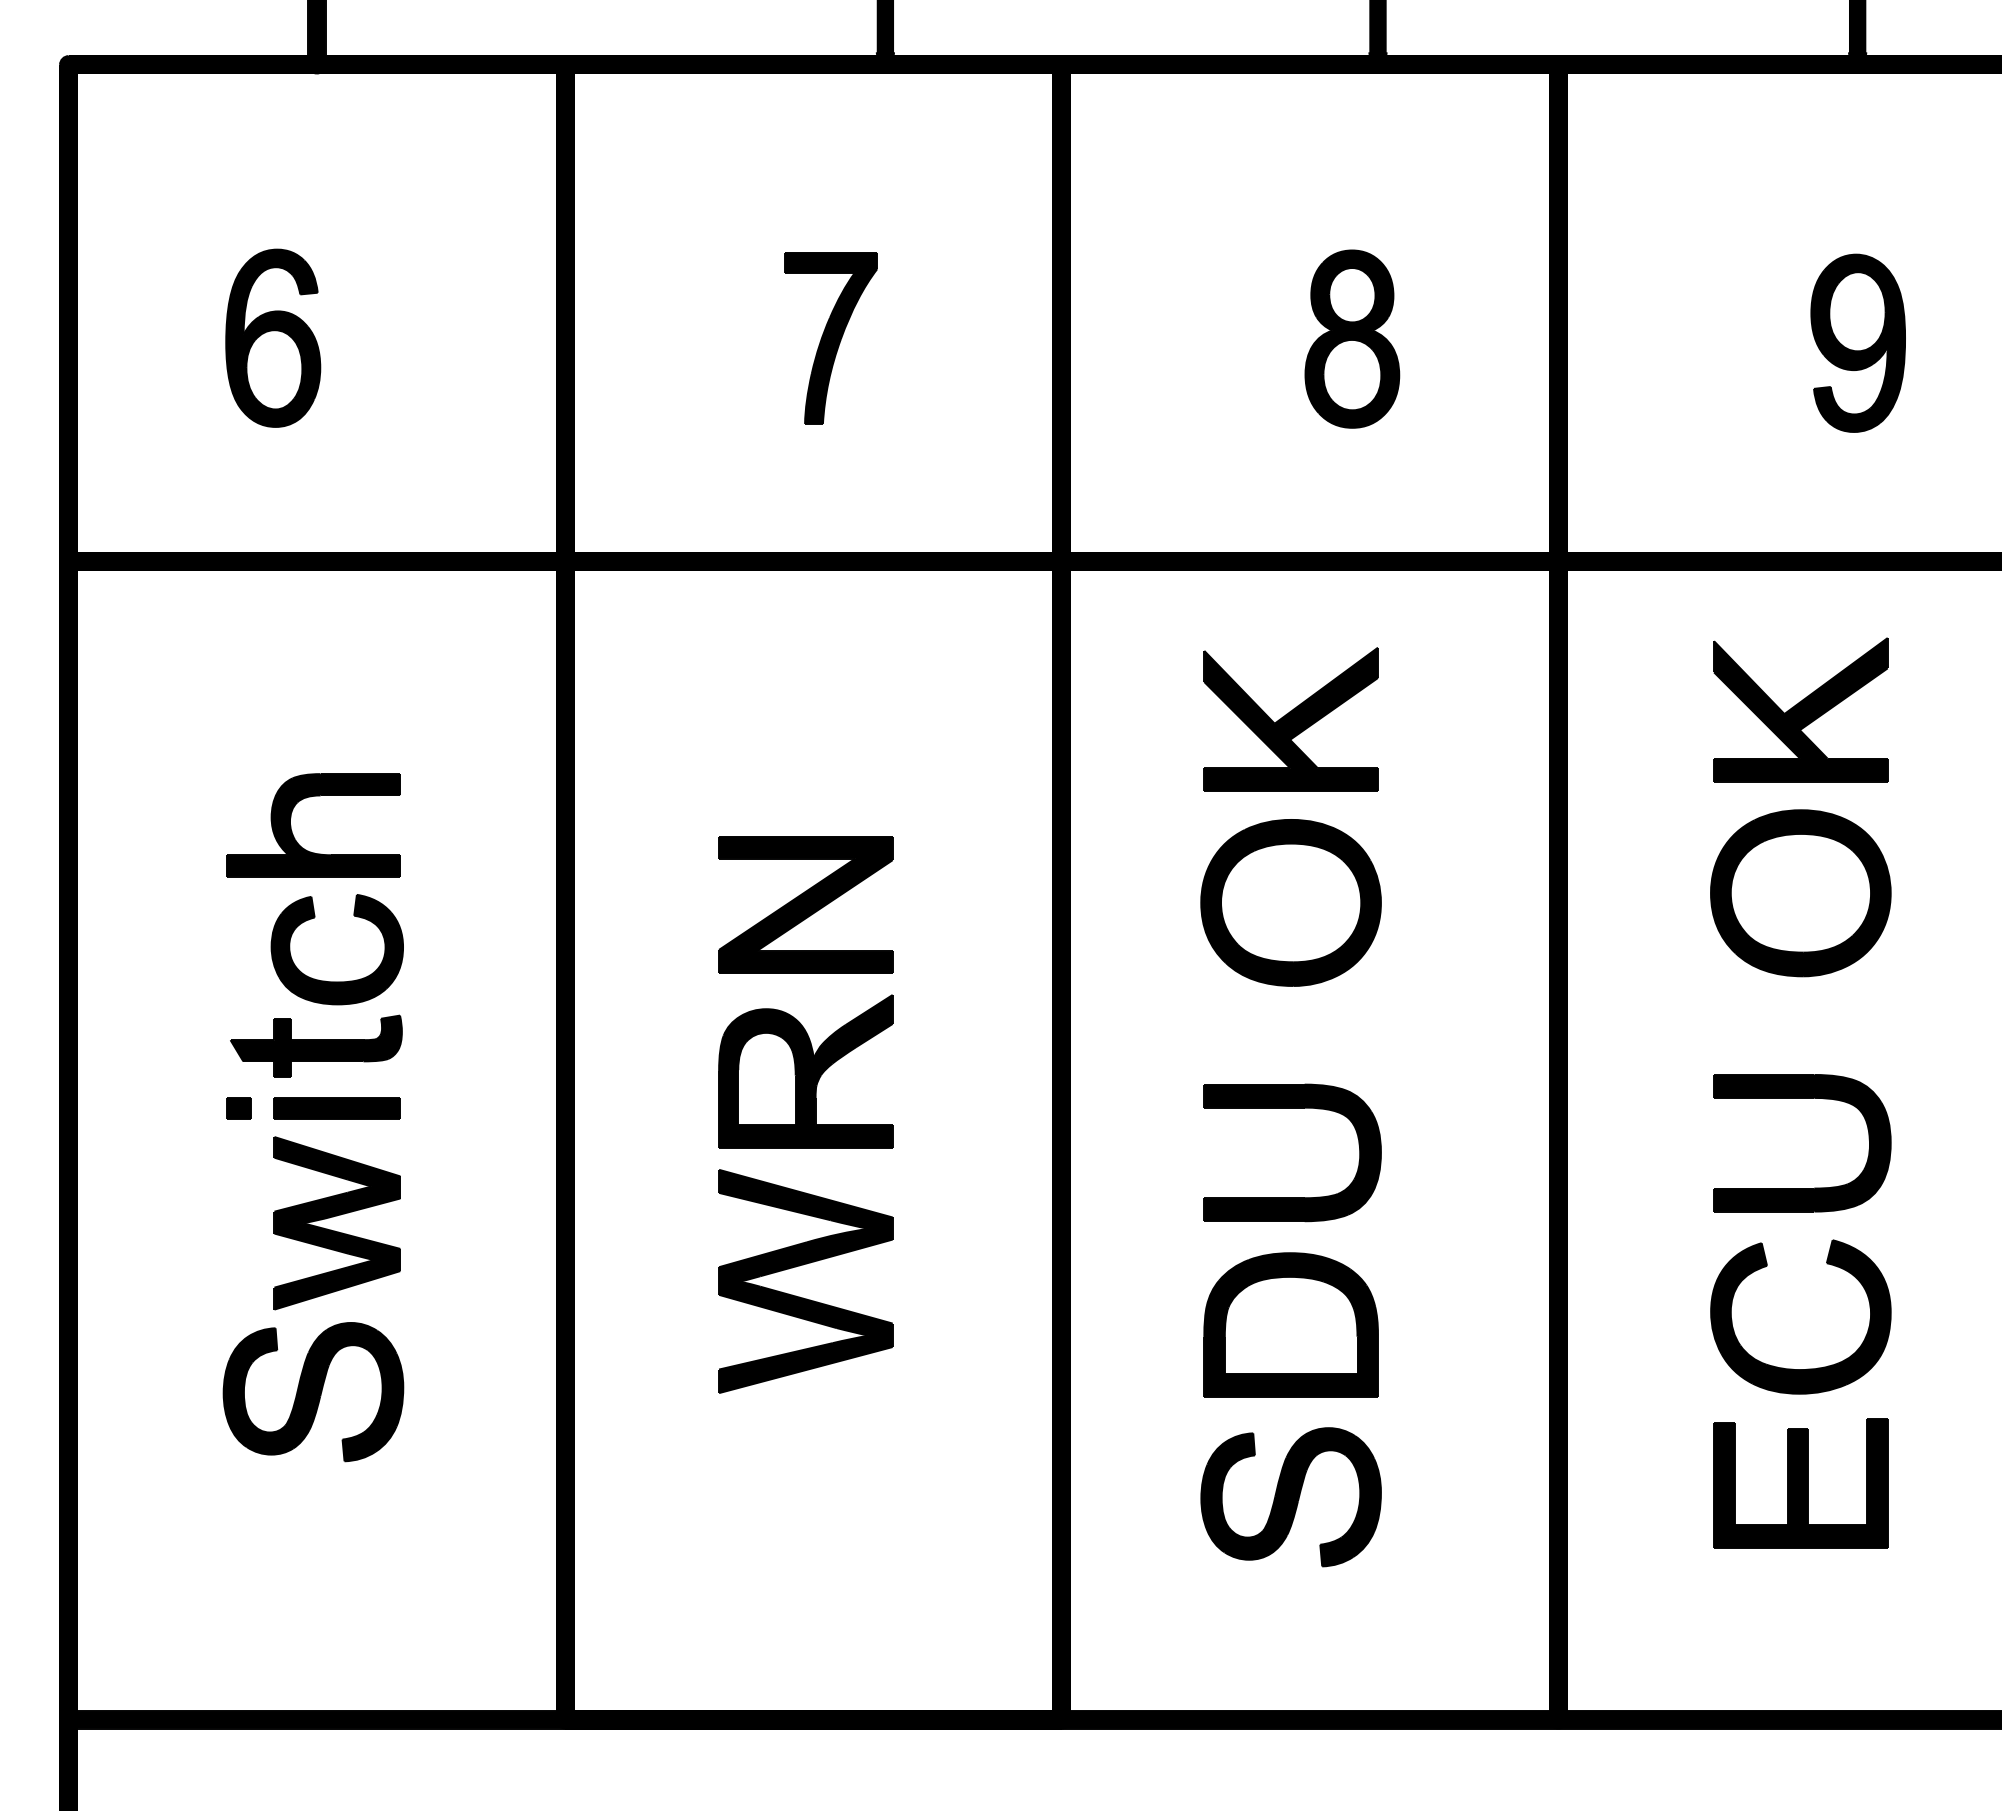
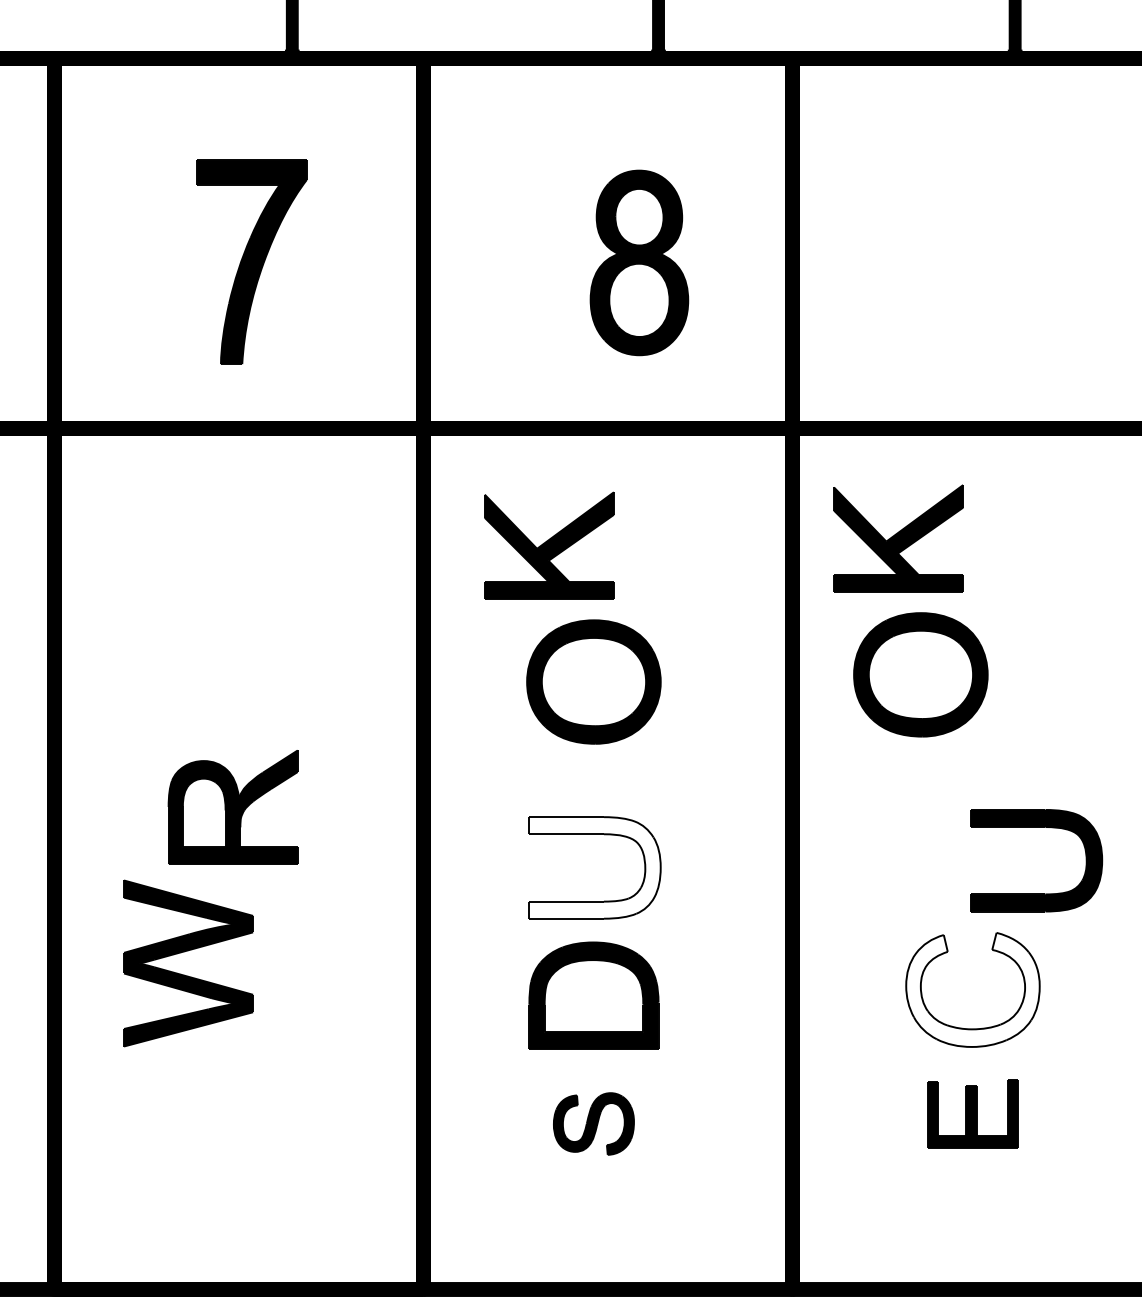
part: (830, 338) -> (251, 262), size x1.6
part: (1352, 338) -> (639, 262), size x1.4
part: (1857, 342) -> (1015, 265), removed
part: (1800, 709) -> (898, 538), moved
part: (1290, 719) -> (548, 545), moved
part: (1800, 893) -> (920, 675), moved
part: (805, 904) -> (232, 683), removed
part: (1802, 1098) -> (1036, 827), moved
fill: (1292, 1152) -> (594, 867), removed
part: (803, 1265) -> (186, 951), moved
fill: (1800, 1316) -> (972, 989), removed
part: (1800, 1483) -> (972, 1113), size x0.7
part: (1290, 1497) -> (593, 1124), size x0.6

